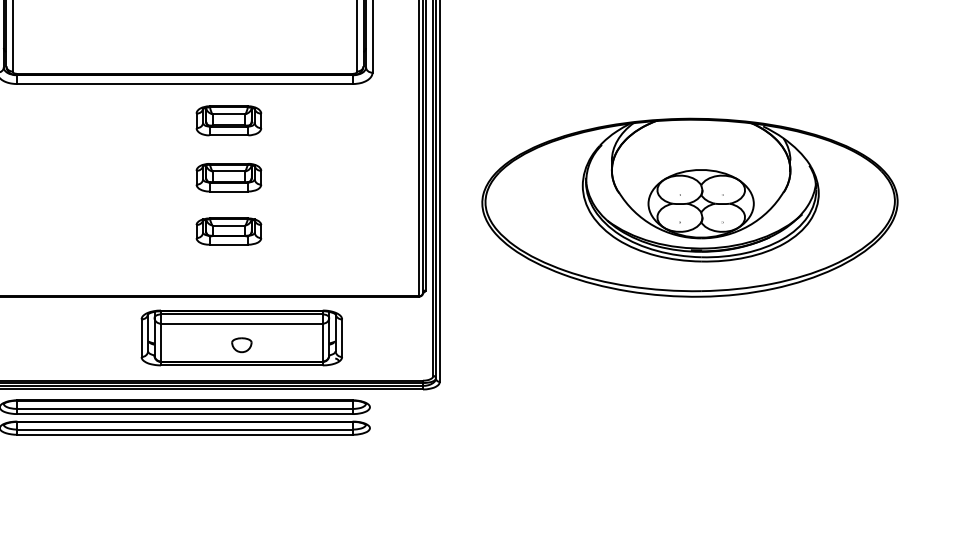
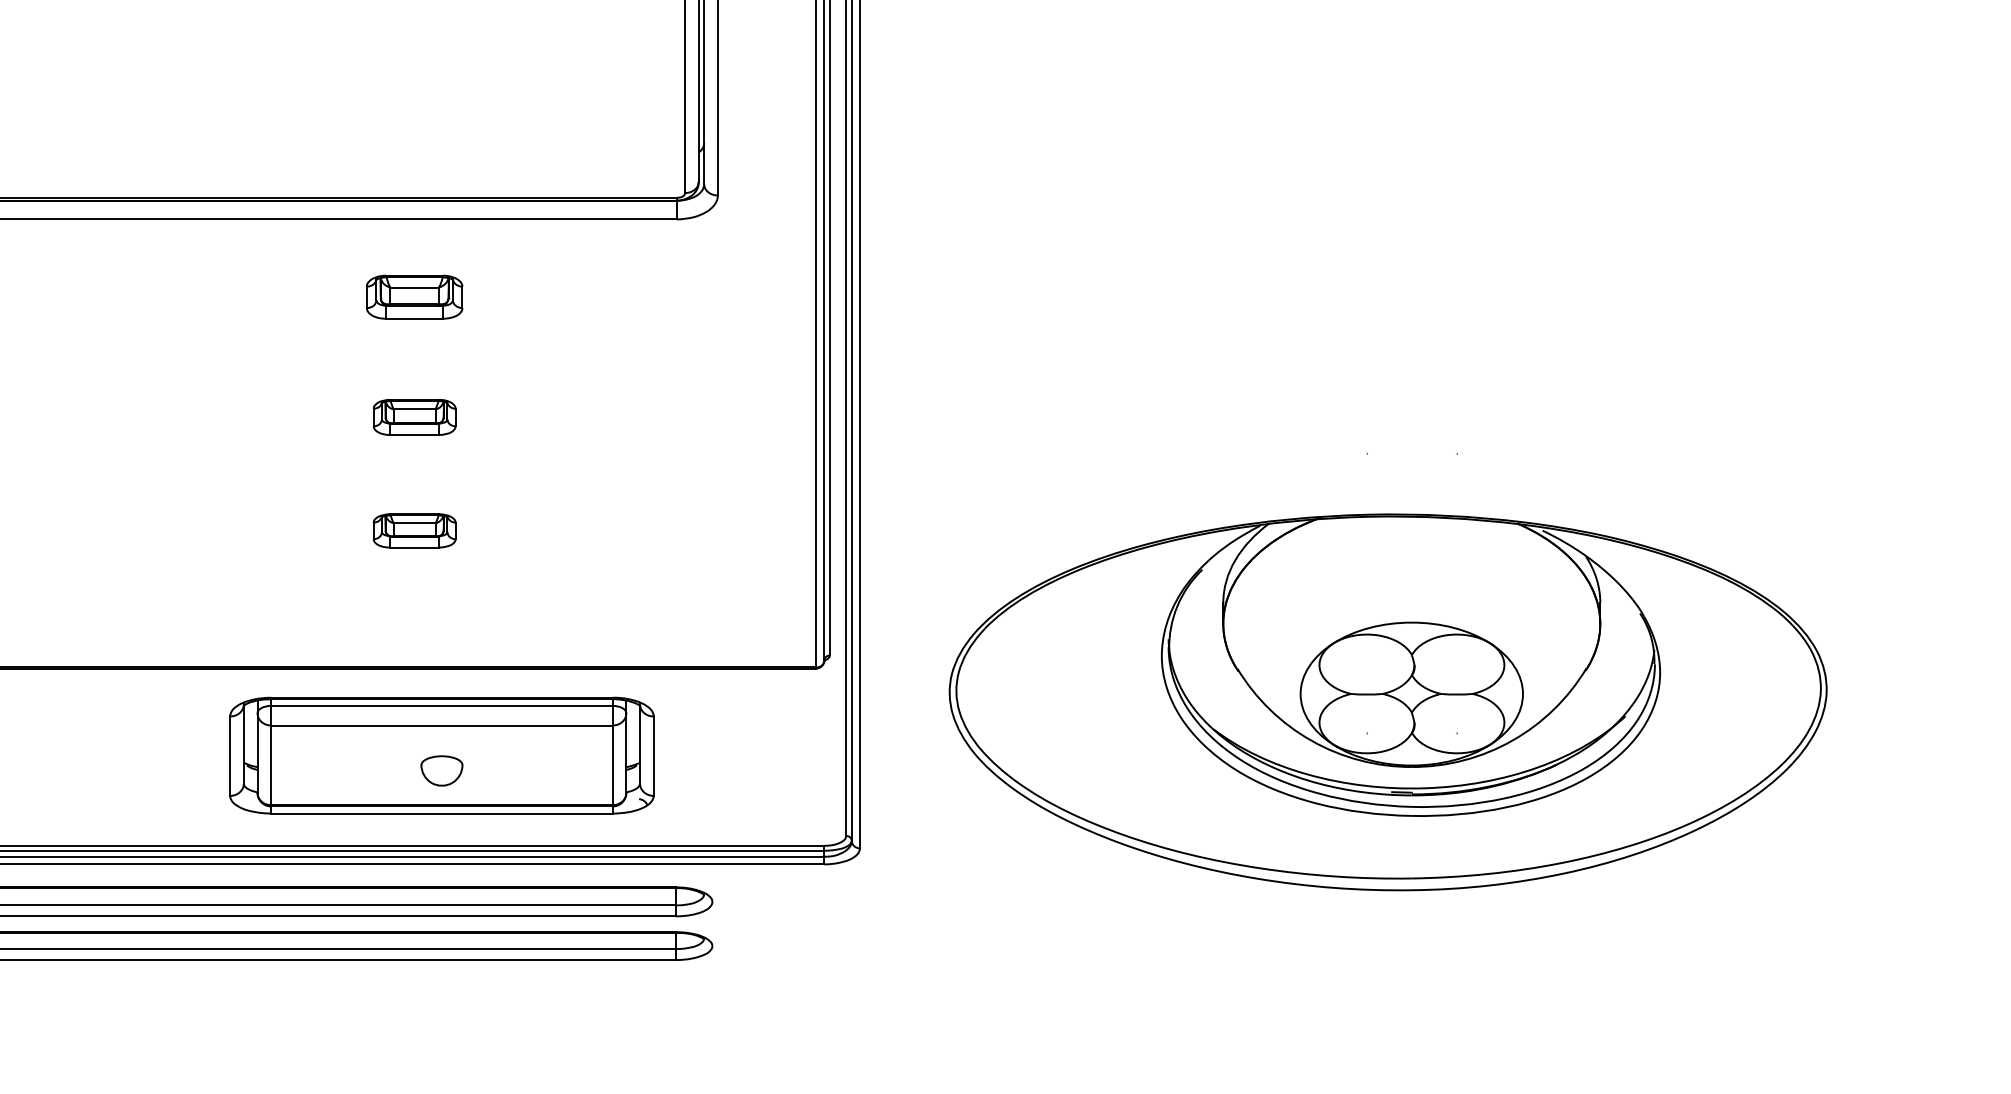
part: (228, 120) -> (413, 296), size x0.7
part: (228, 177) -> (413, 416), size x0.6
part: (689, 207) -> (1387, 701), moved
part: (228, 231) -> (413, 530), size x0.6

